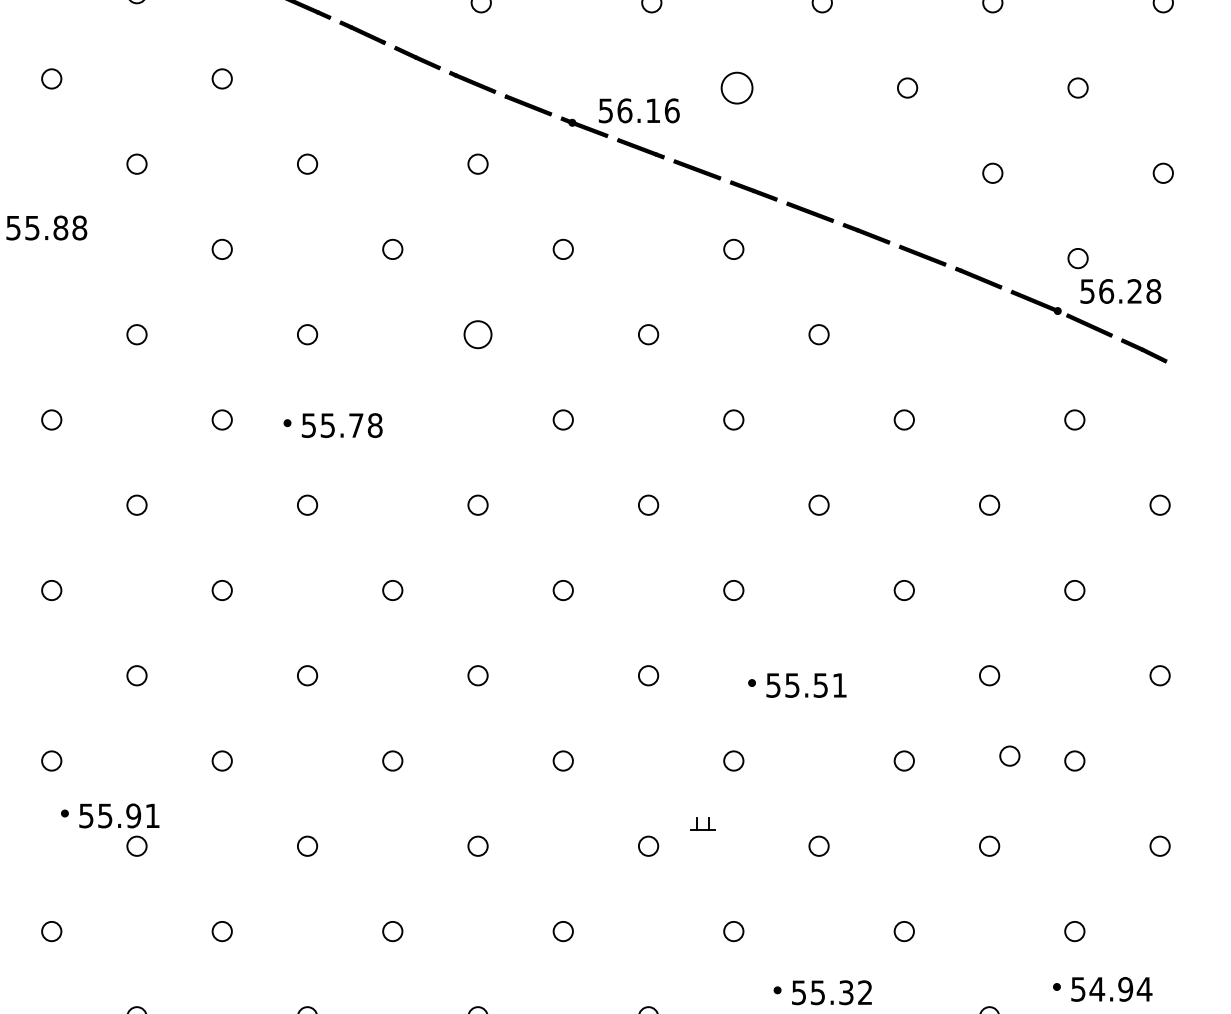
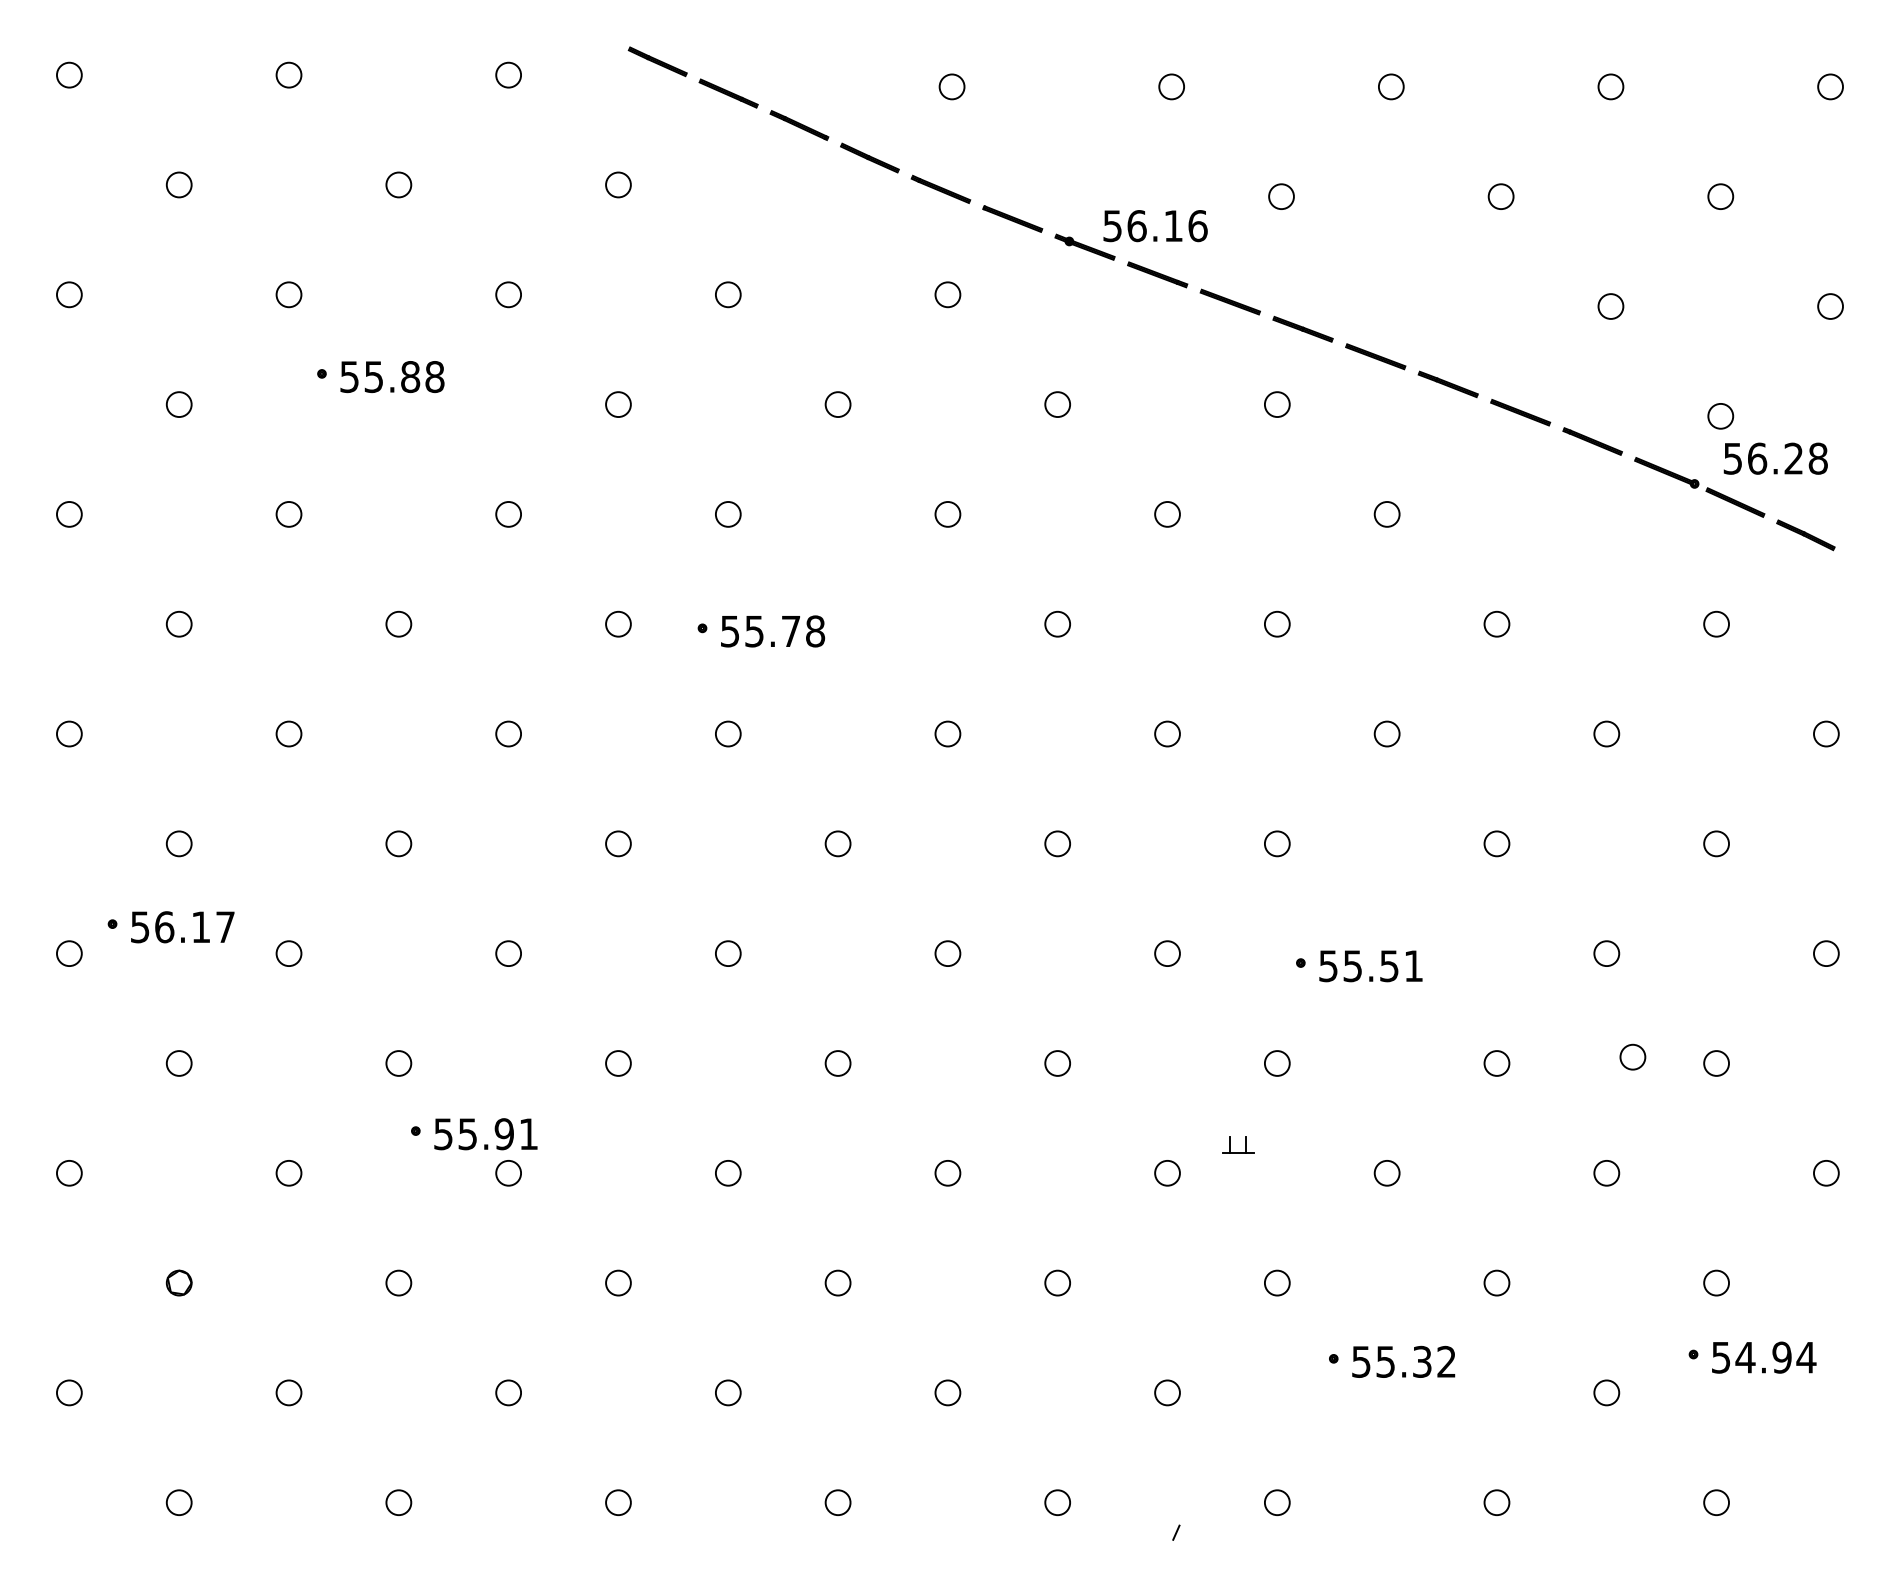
circle: (737, 87) -> (1281, 196), size x0.62
circle: (477, 334) -> (947, 514), size x0.71

